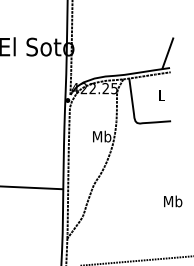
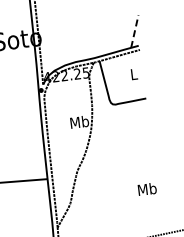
line: (168, 52) -> (135, 30), solid -> dashed
text: (173, 201) -> (147, 189), moved

